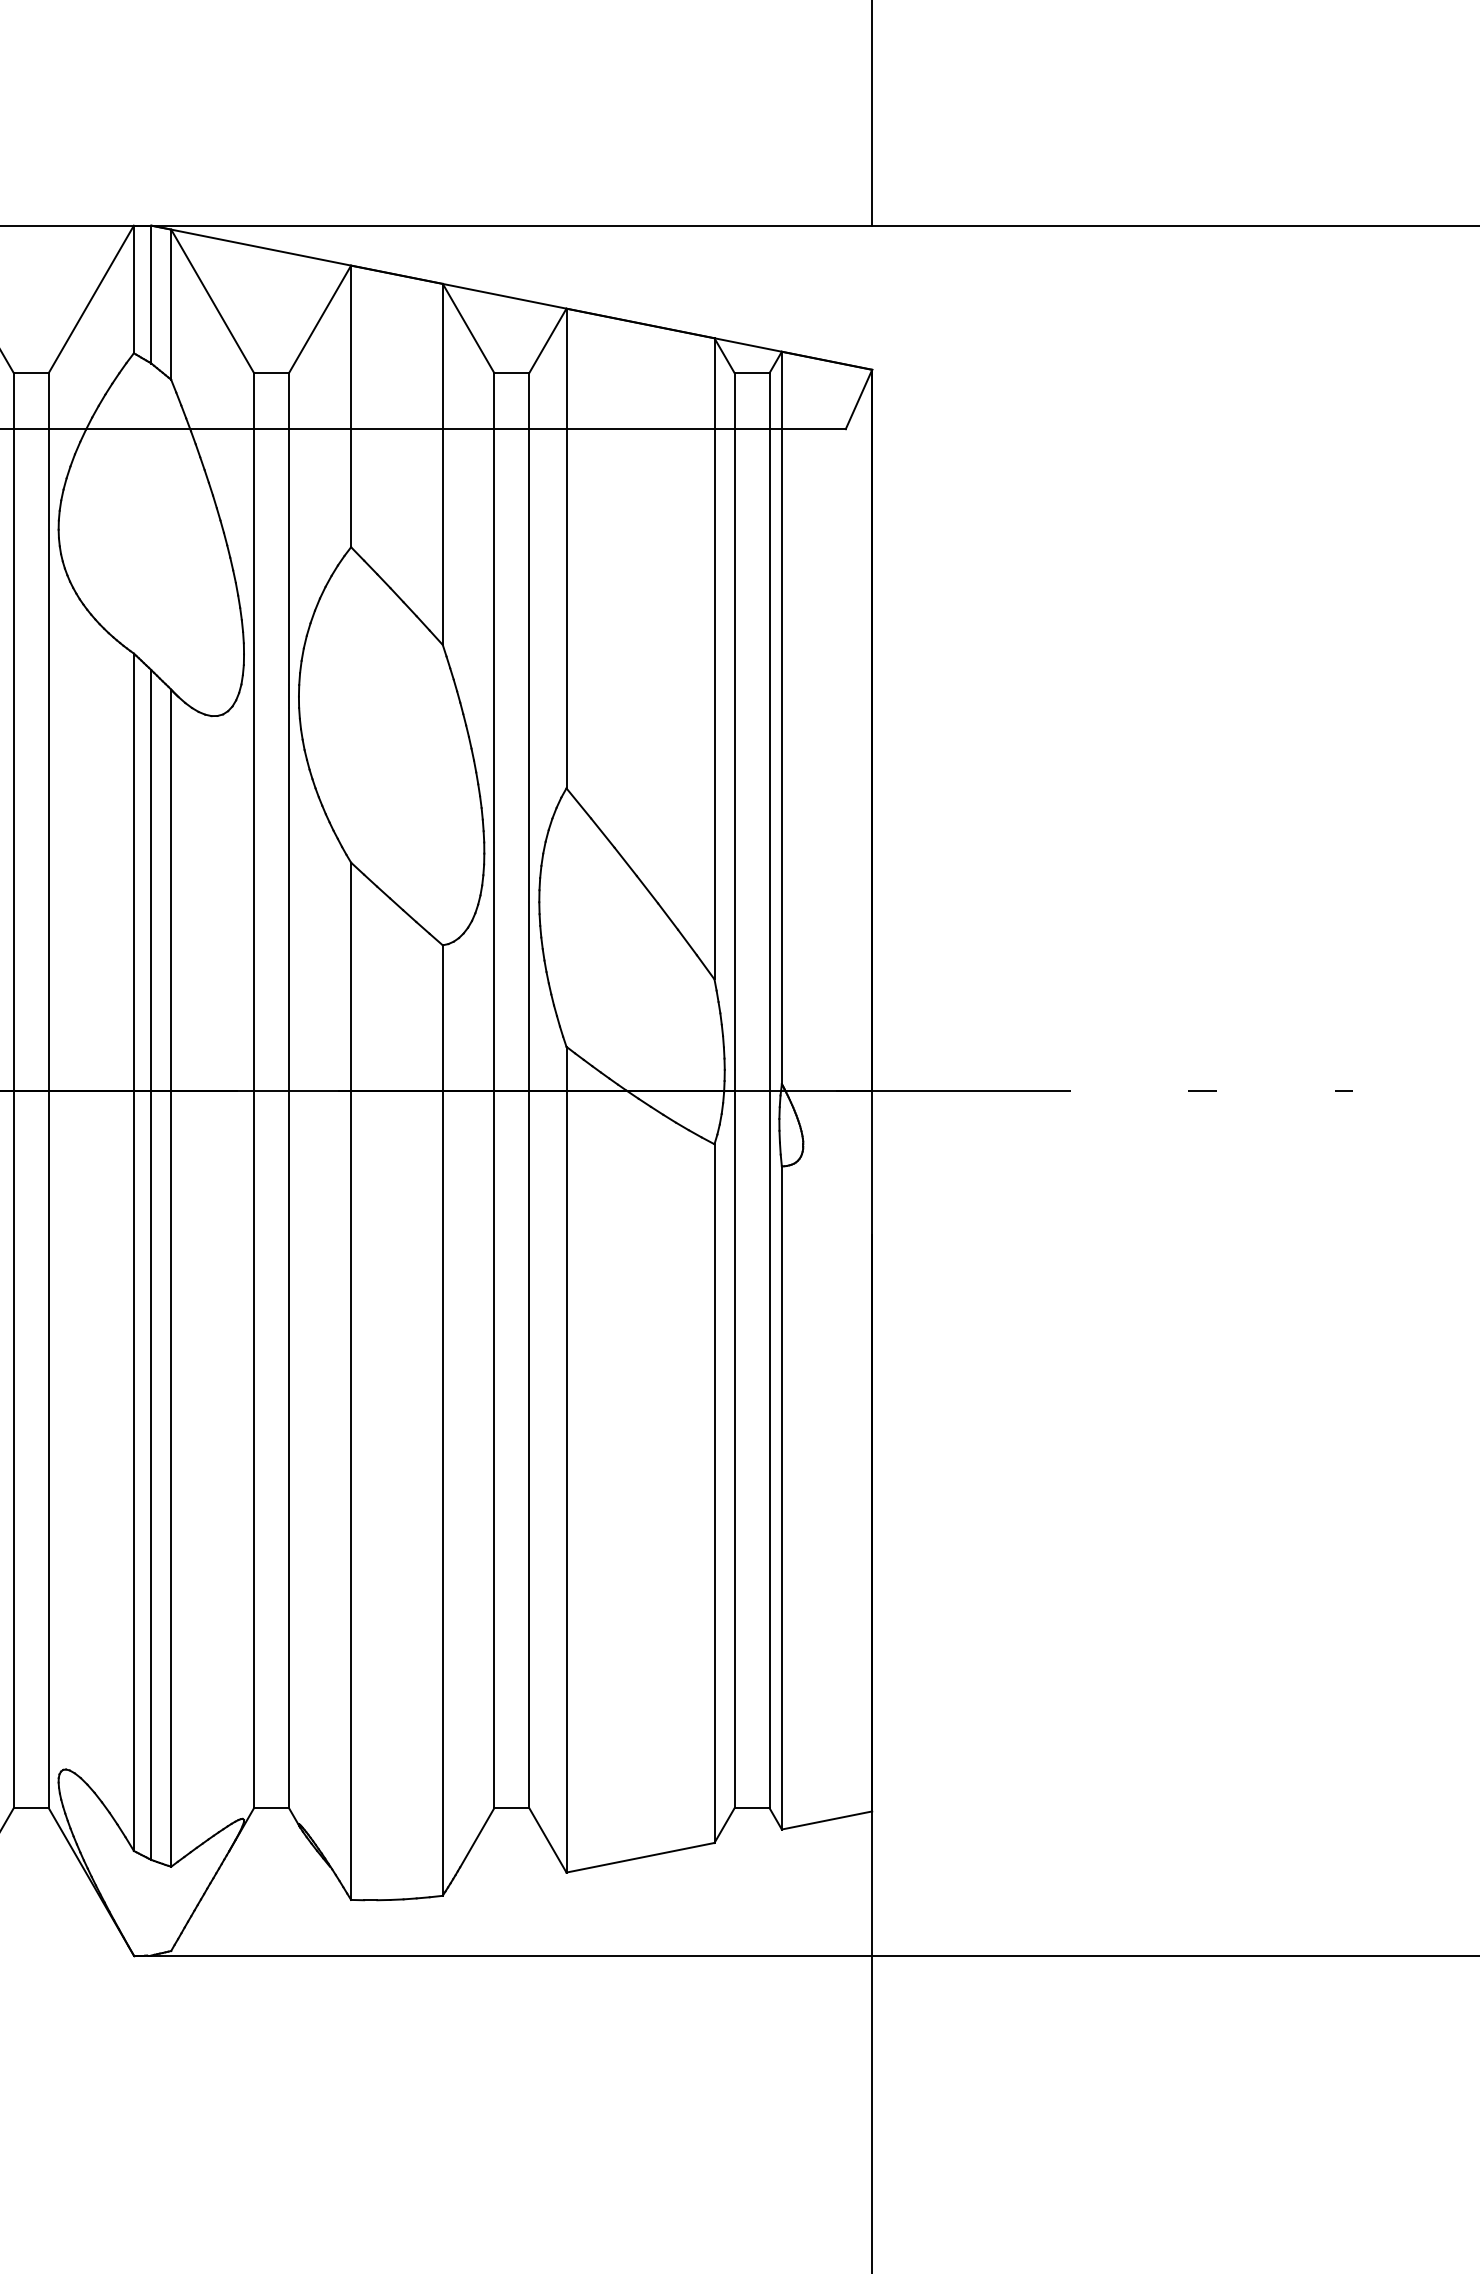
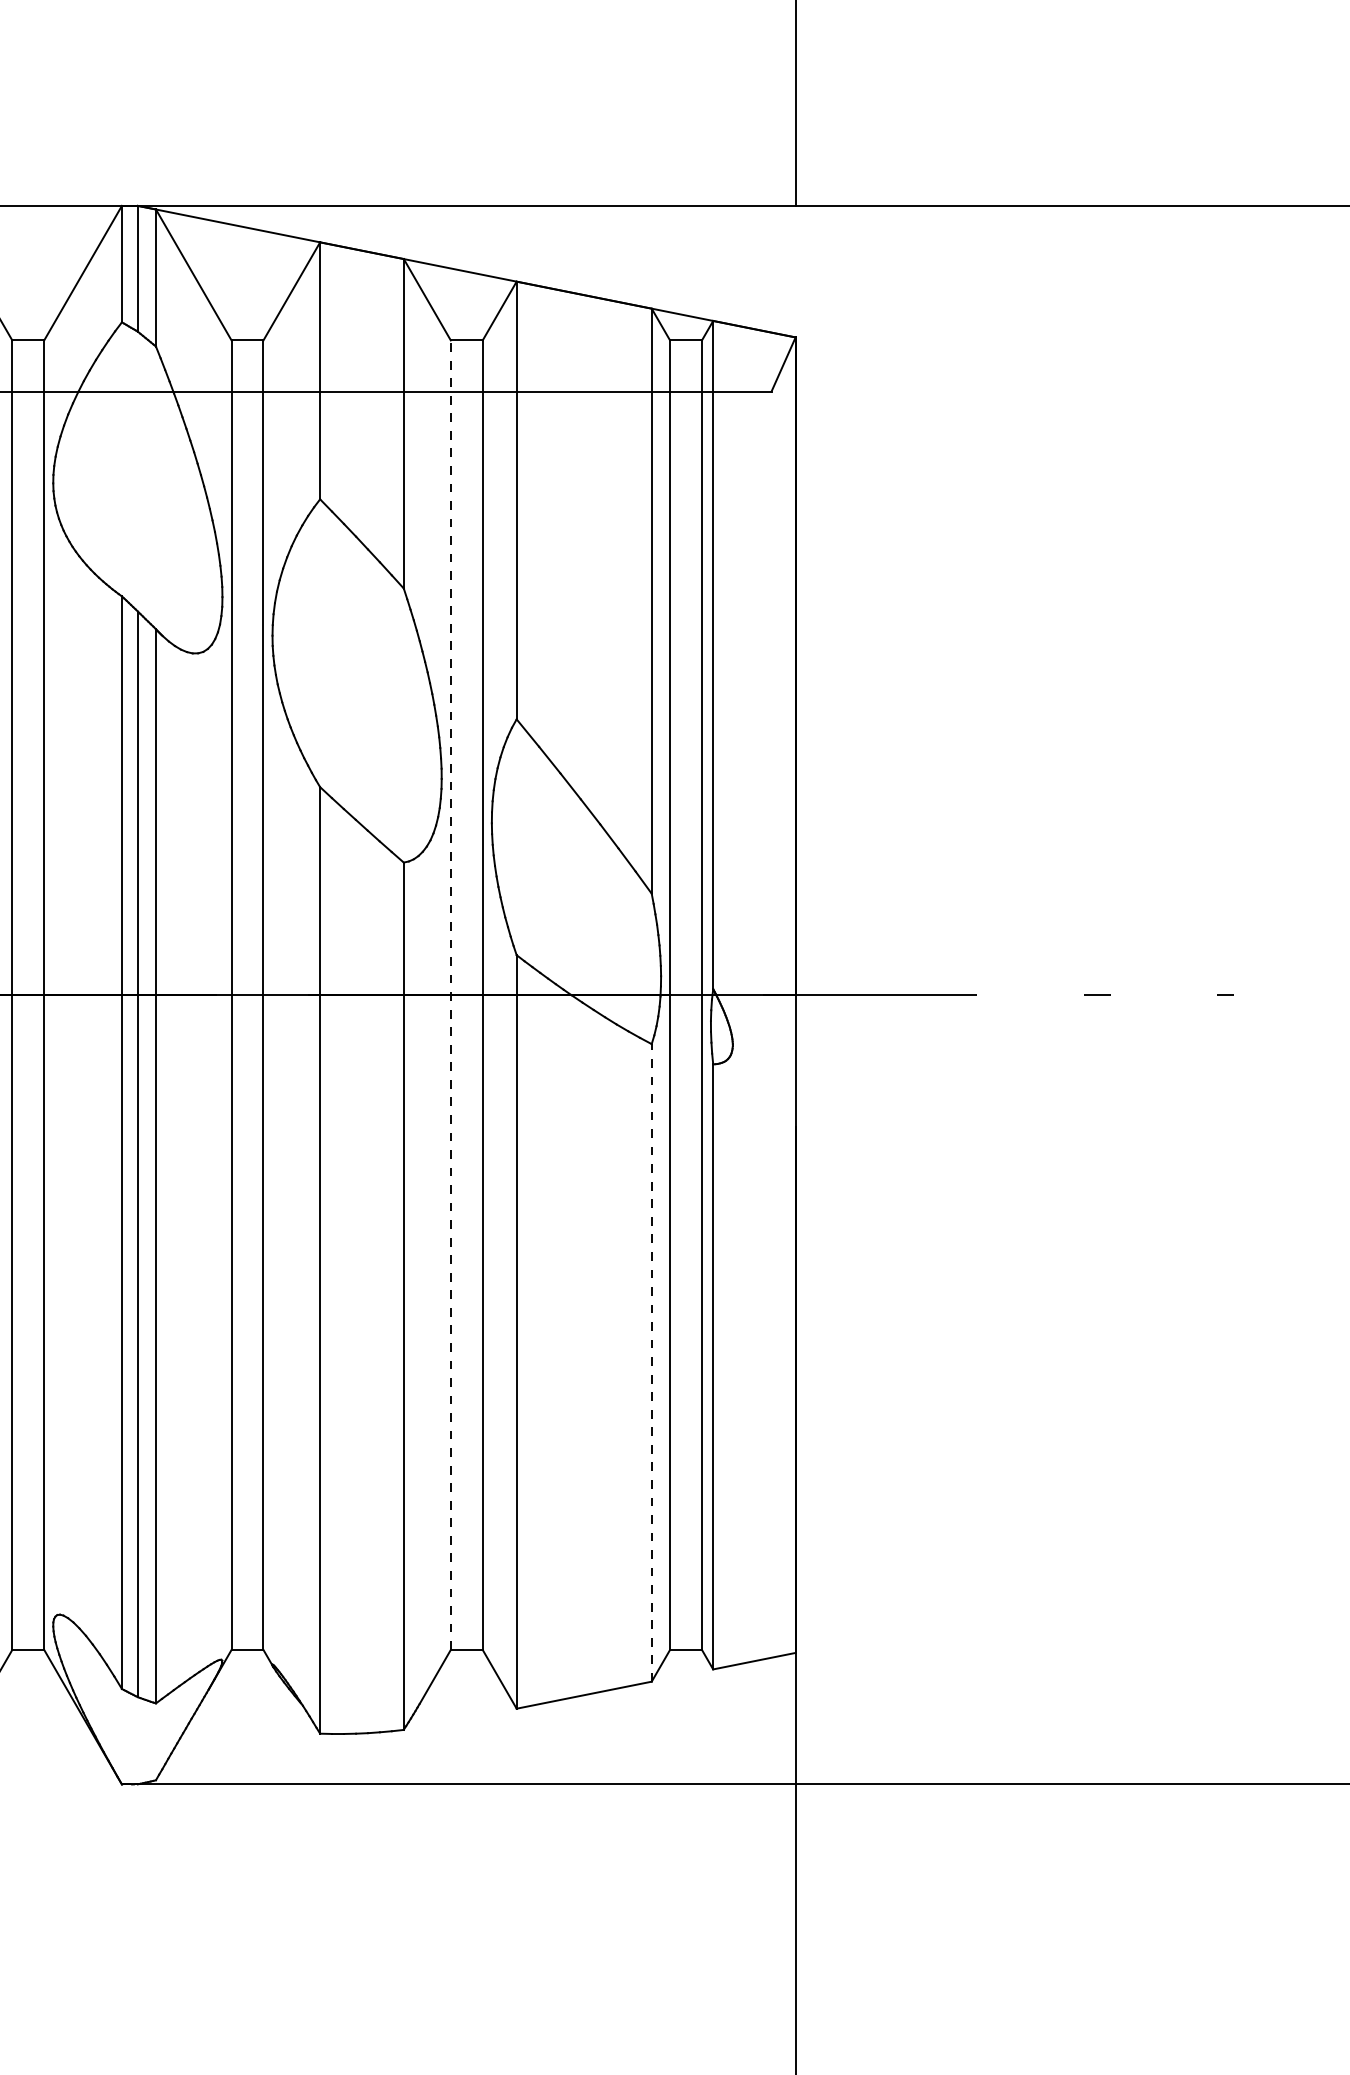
line: (494, 1090) -> (450, 995), solid -> dashed
line: (714, 1493) -> (651, 1362), solid -> dashed

